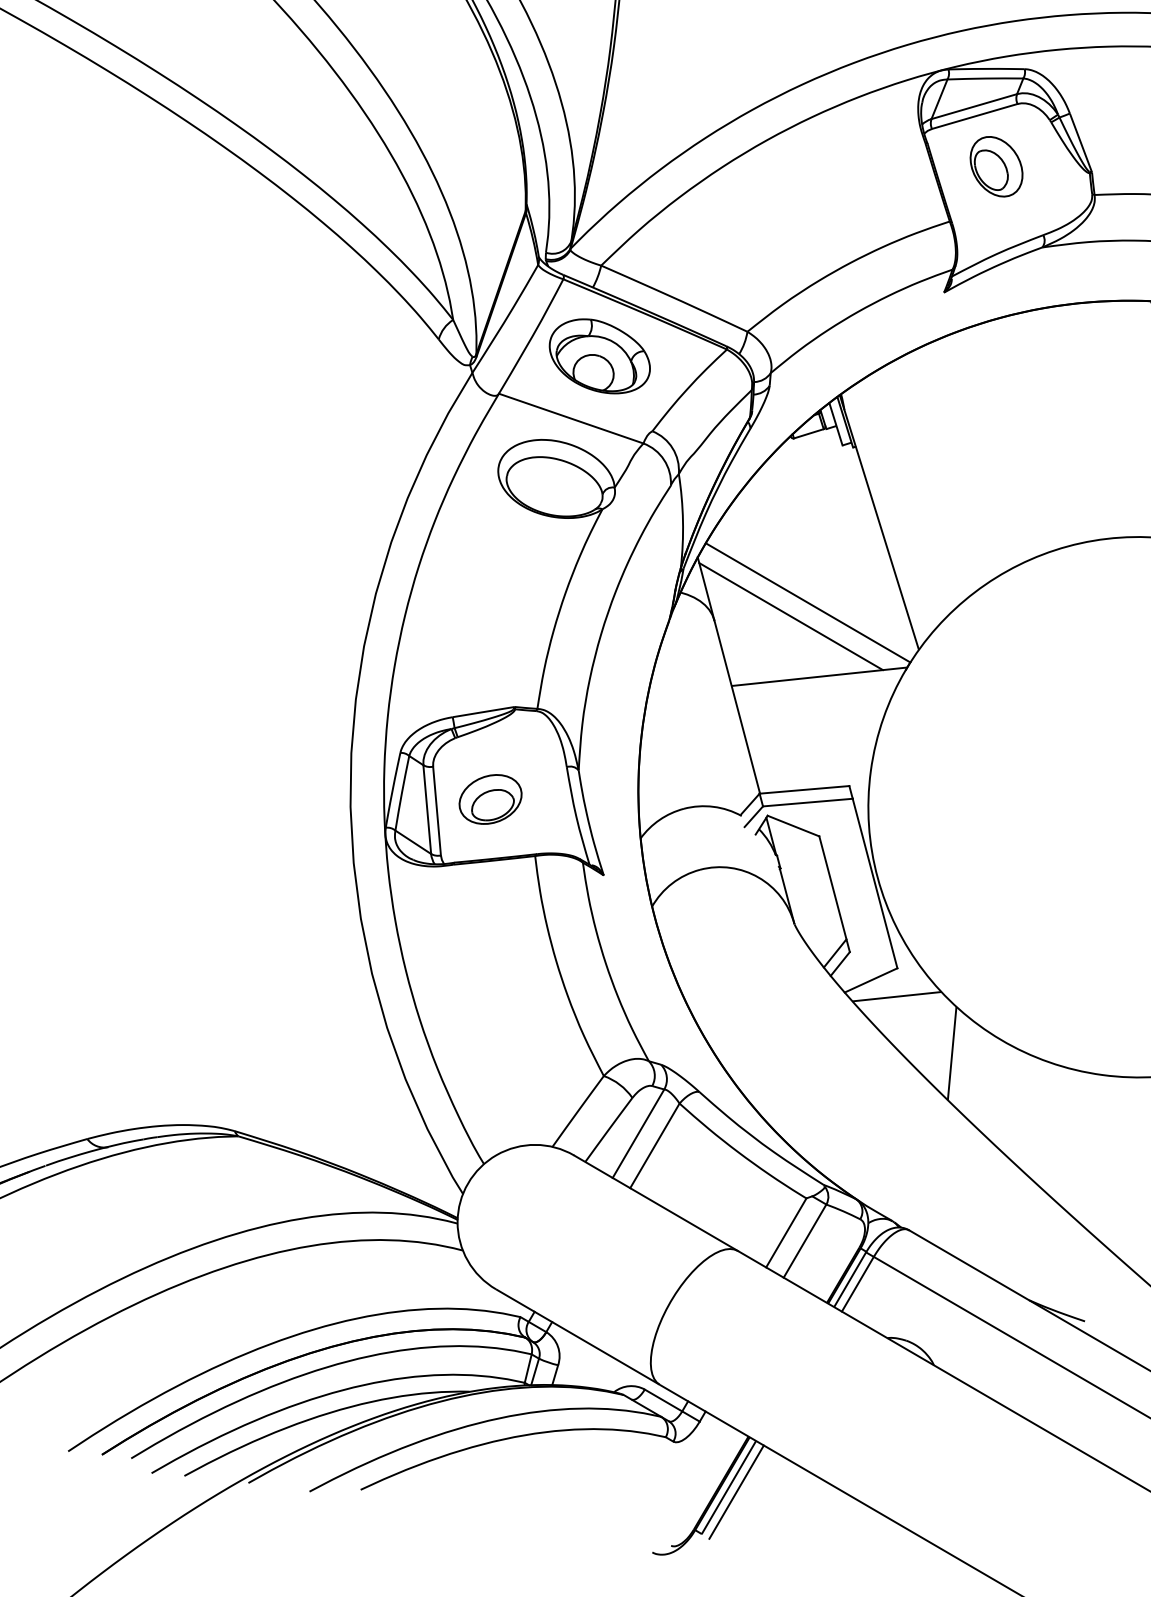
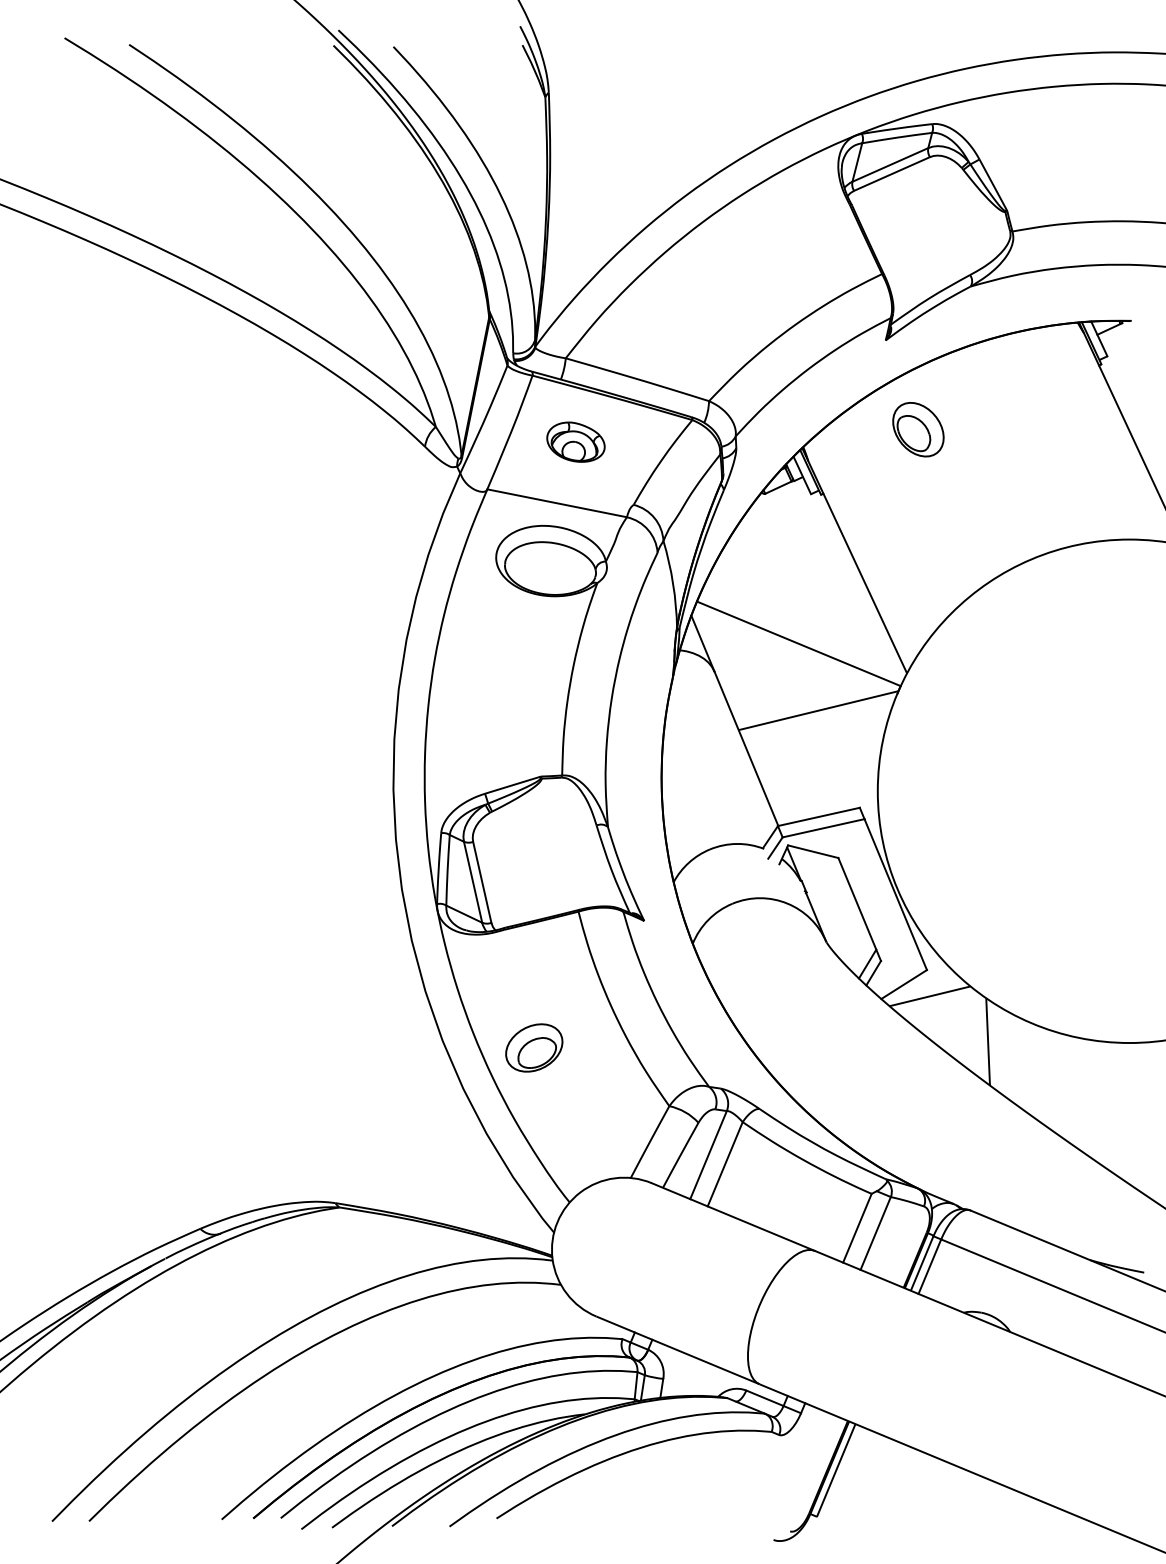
part: (996, 166) -> (918, 429), moved
part: (599, 355) -> (575, 441), size x0.6
line: (790, 616) -> (784, 658), removed
part: (490, 798) -> (534, 1047), moved
line: (736, 1491) -> (843, 1473), removed

